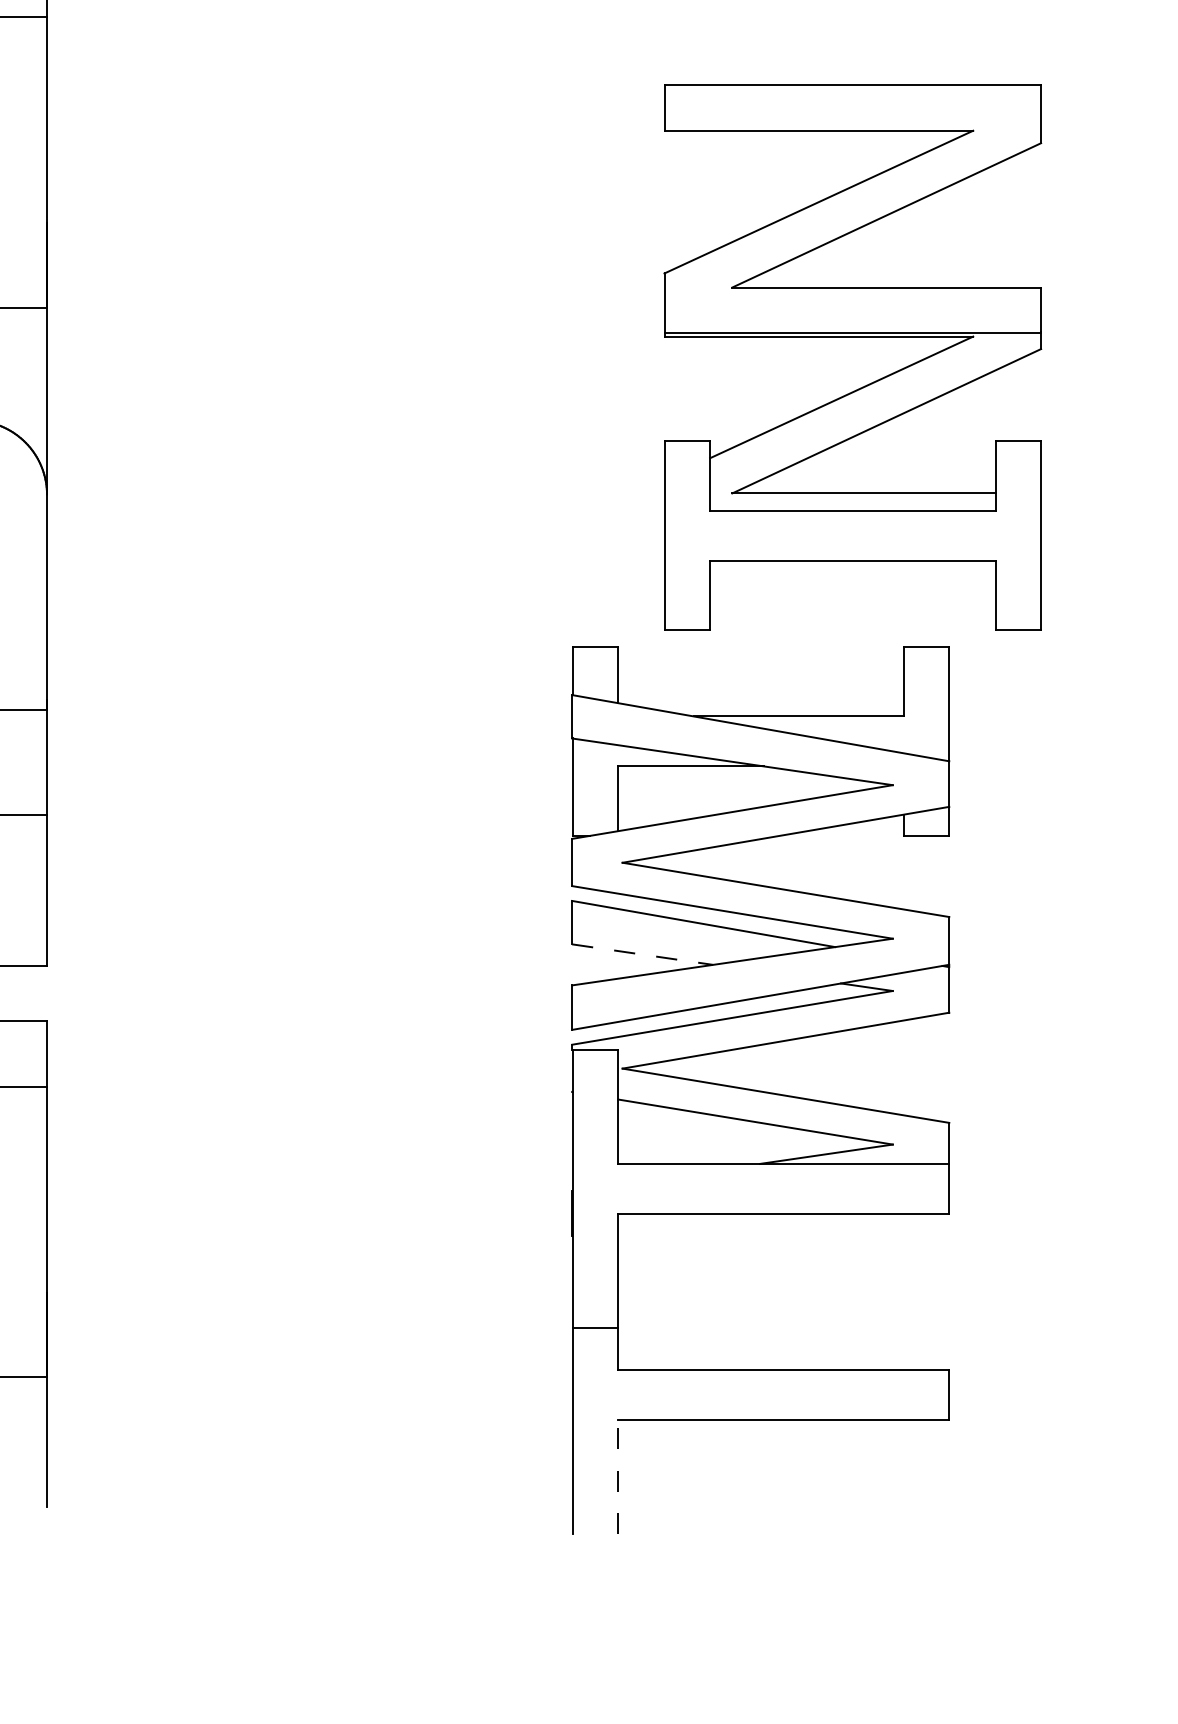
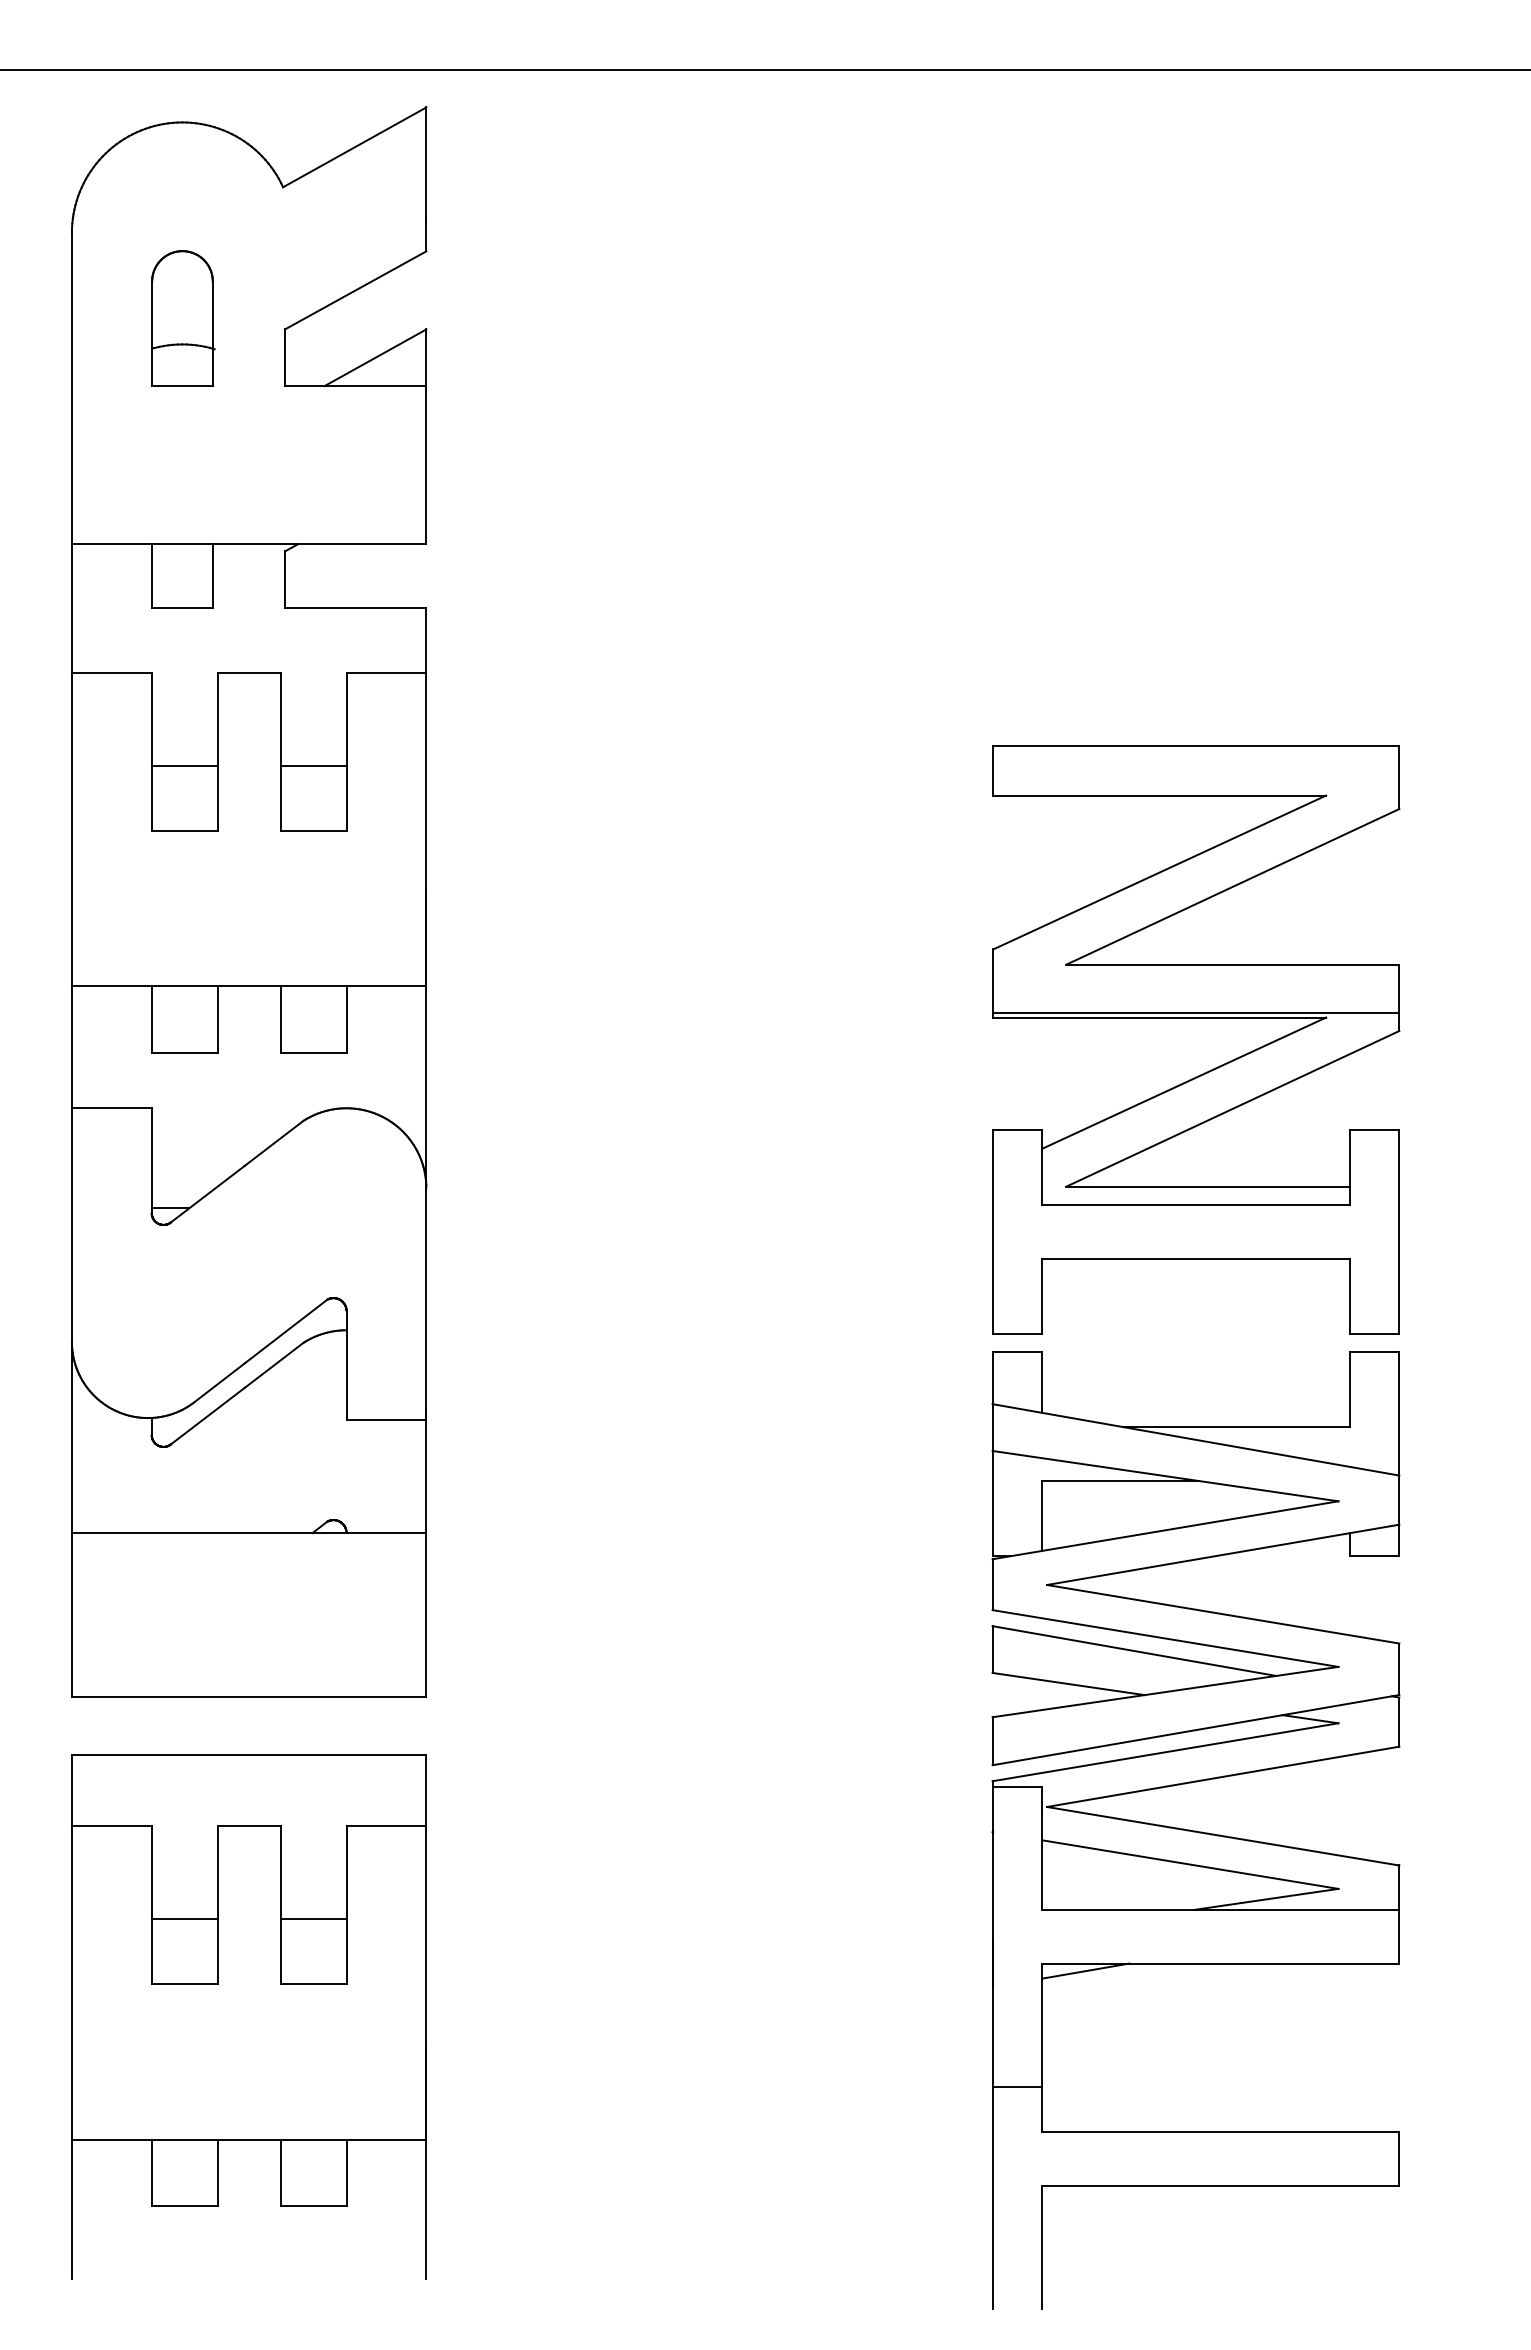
part: (853, 337) -> (1196, 1018), moved
line: (642, 955) -> (1068, 1684), dashed -> solid
line: (658, 1220) -> (1085, 1970), added
line: (618, 1477) -> (1042, 2247), dashed -> solid

